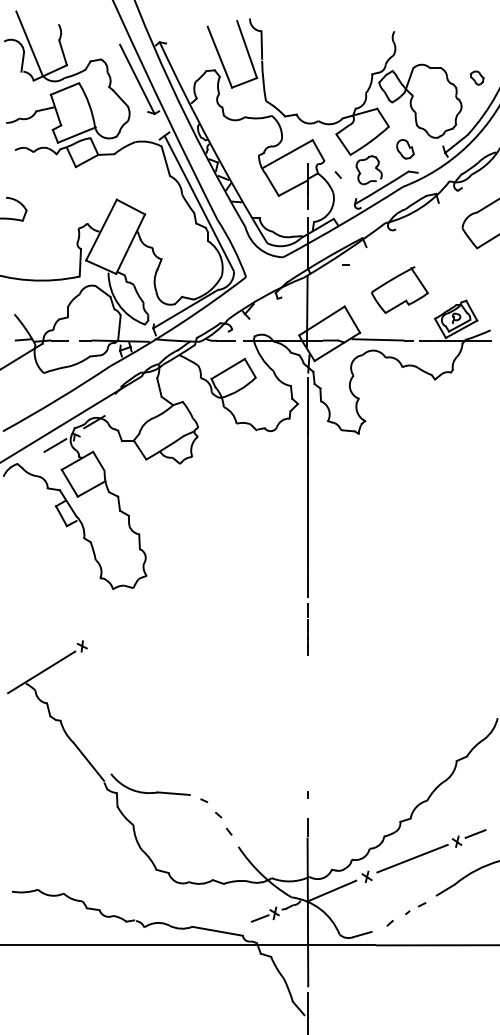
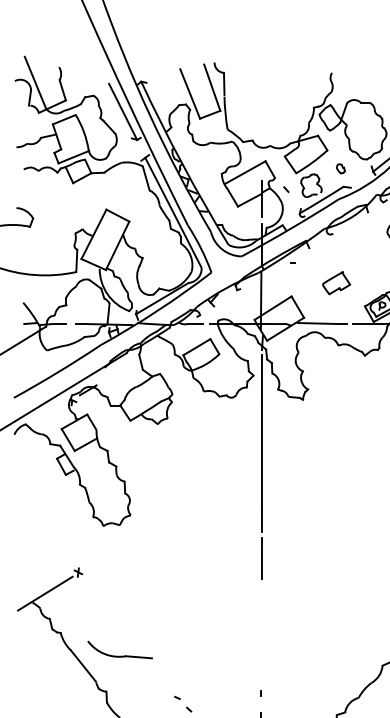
part: (405, 149) -> (340, 168), size x0.6
part: (399, 289) -> (336, 282), size x0.6
line: (55, 445) -> (56, 409), removed
part: (150, 792) -> (119, 656), moved

